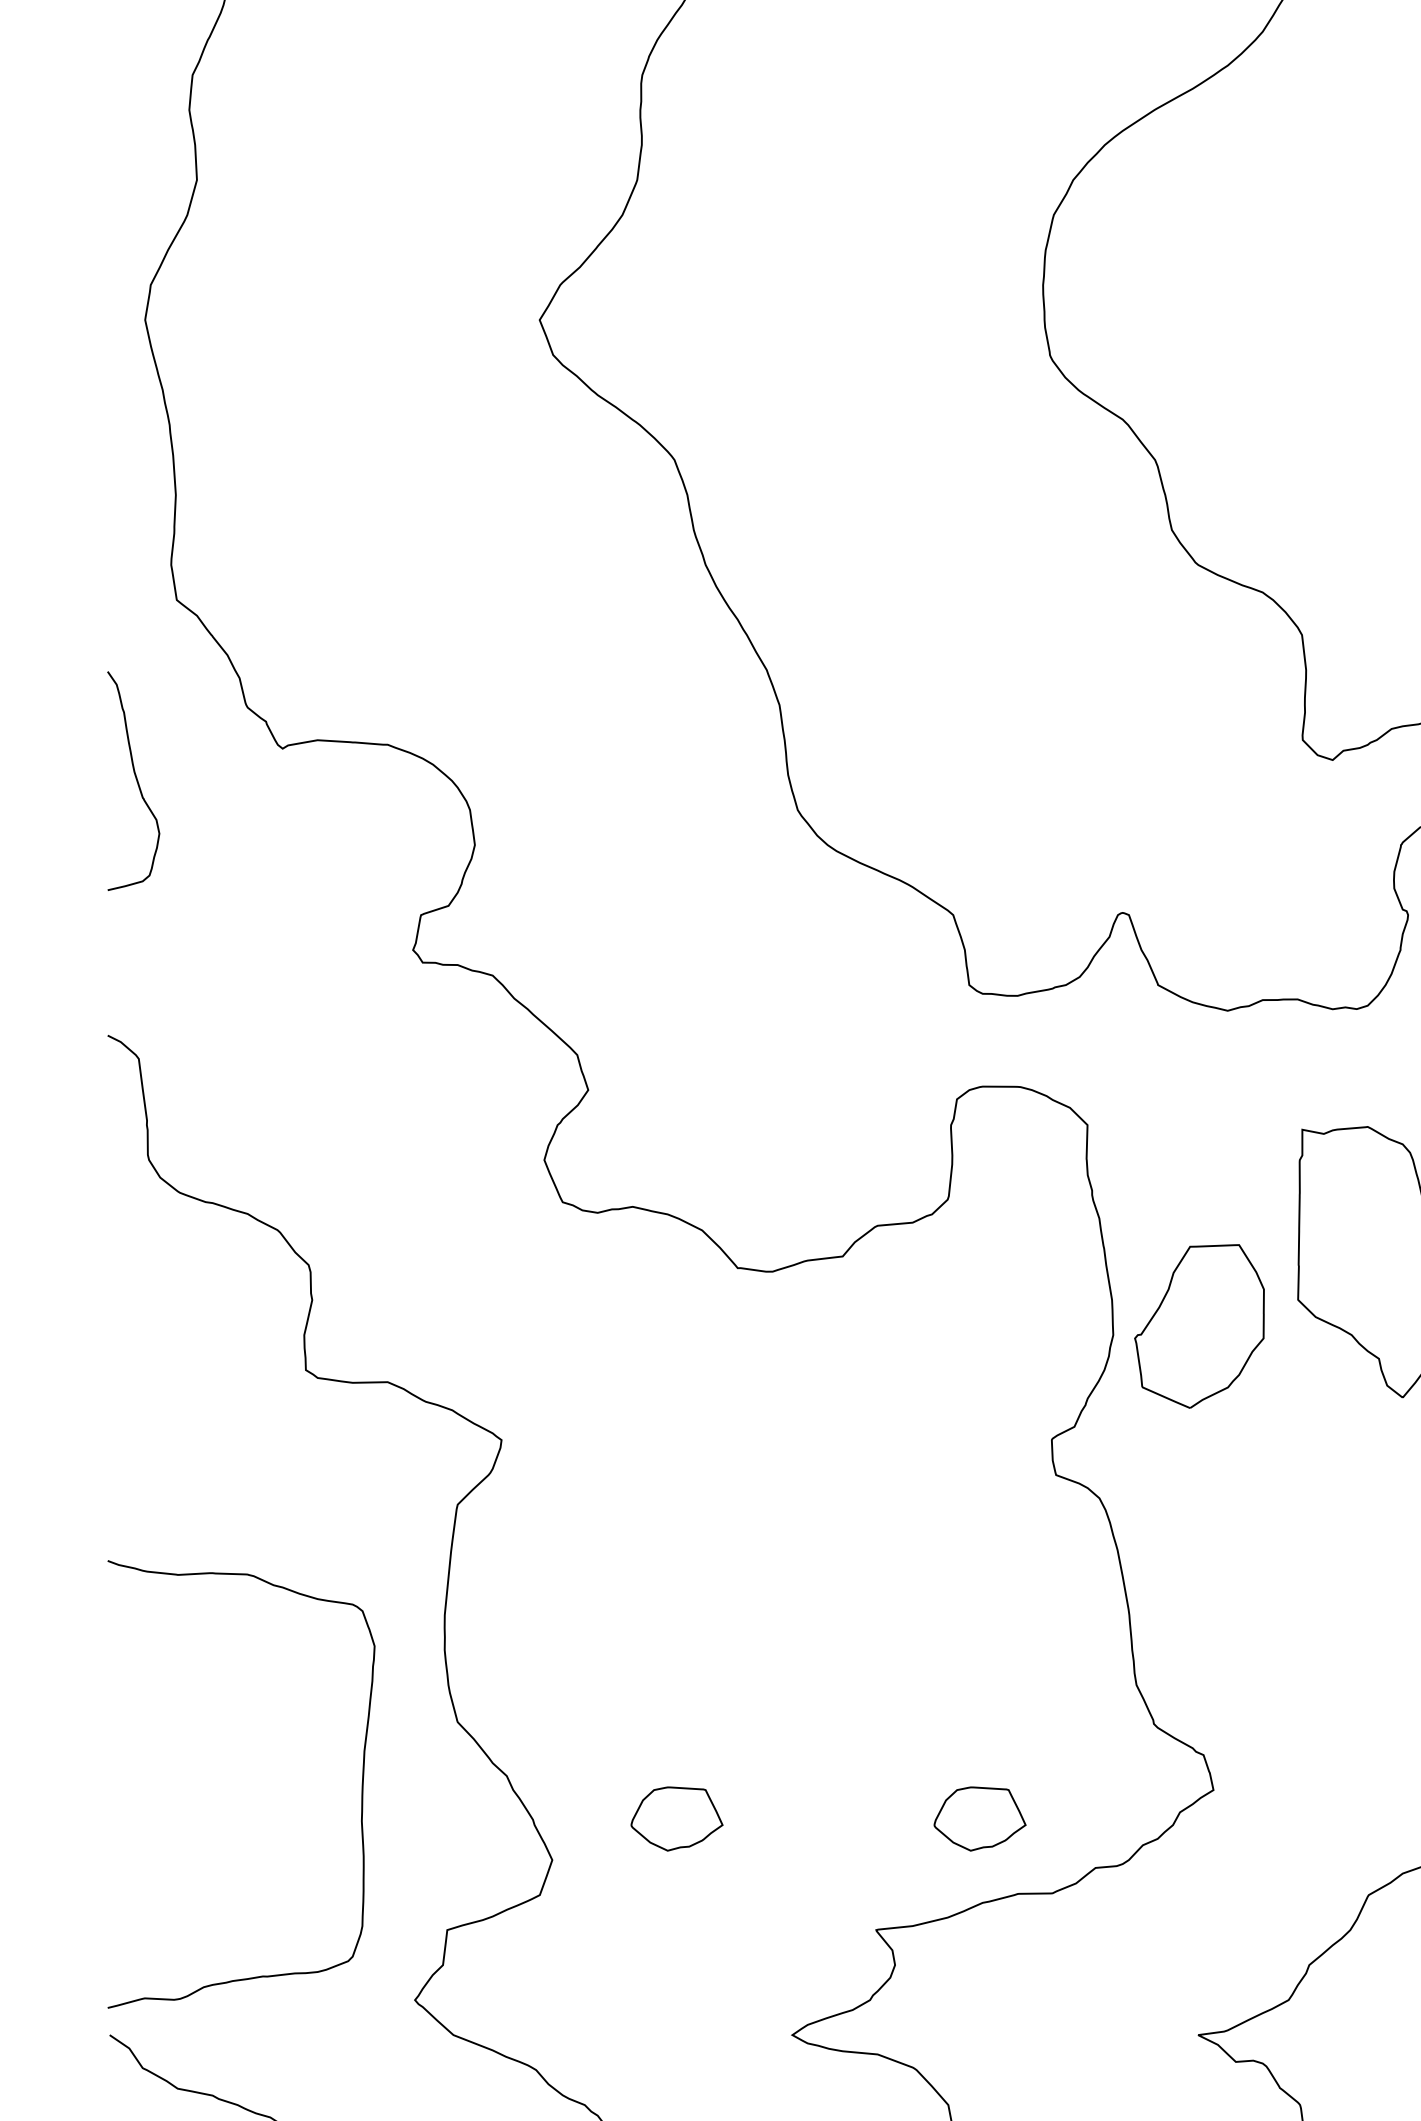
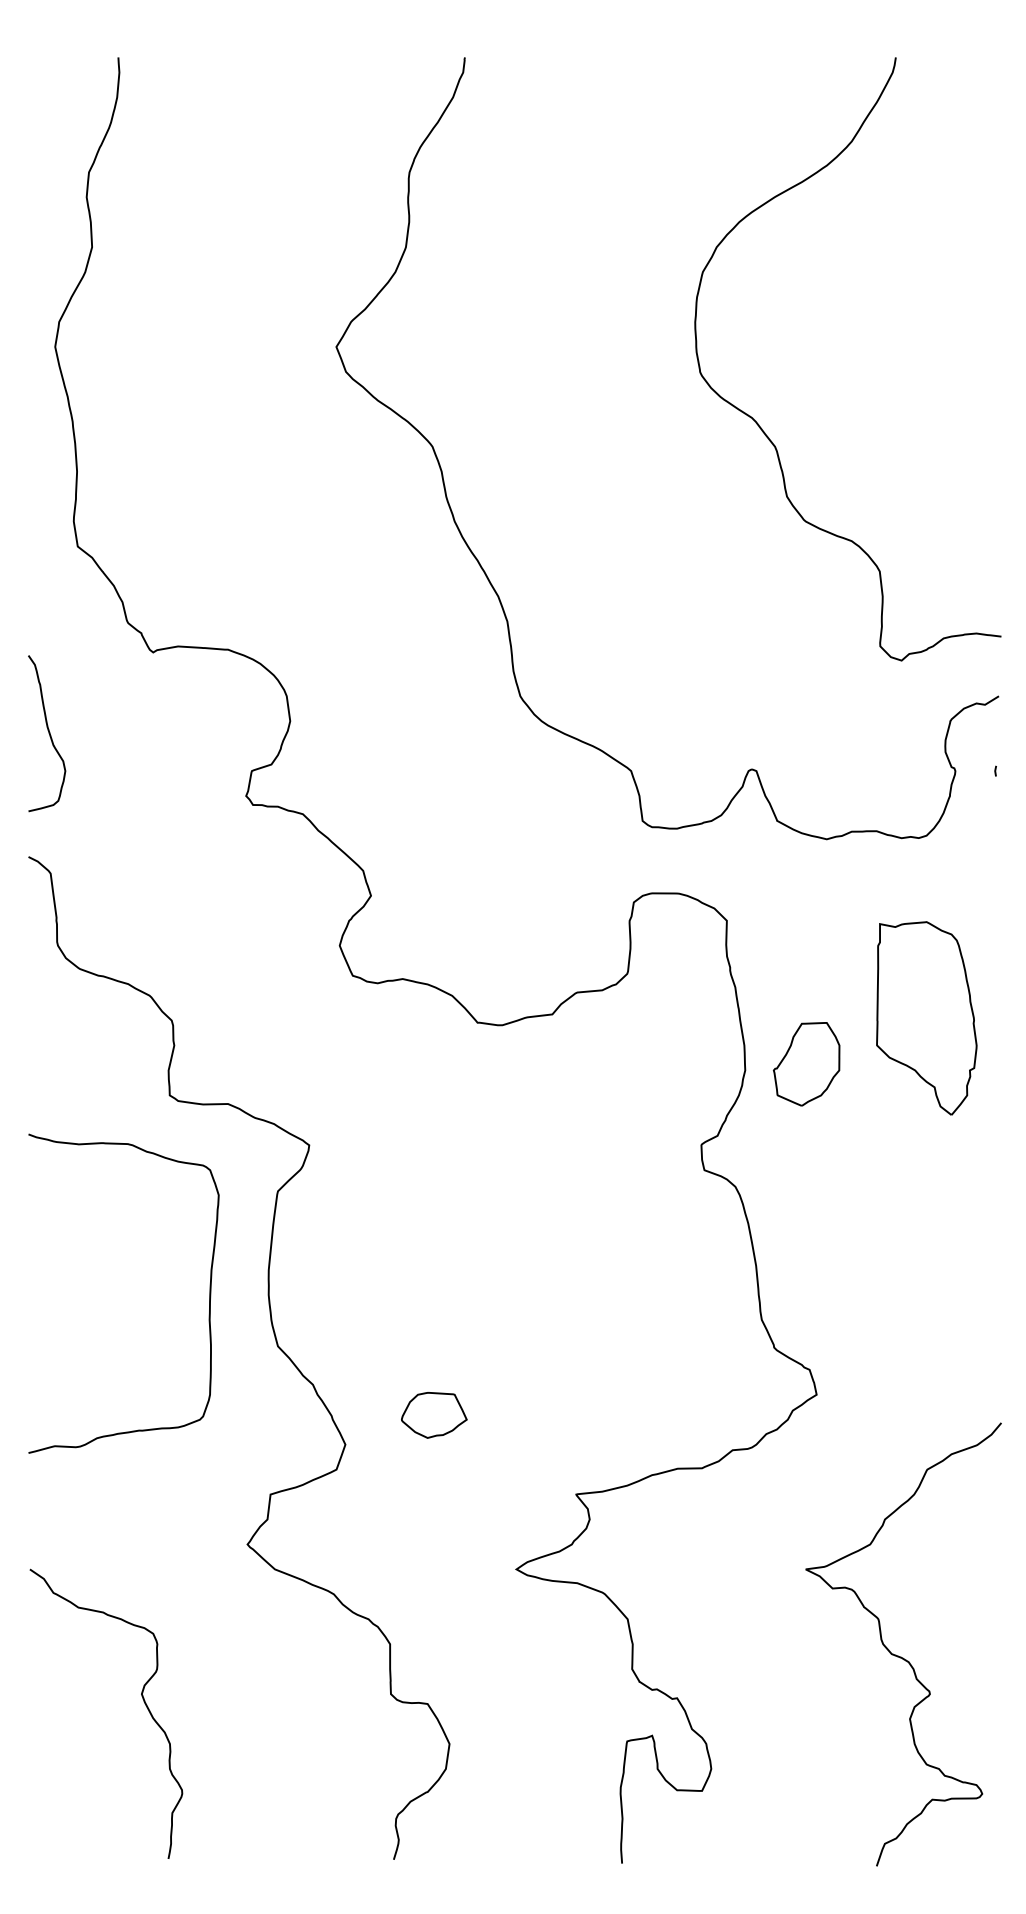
curve: (135, 780) -> (48, 733), moved
part: (1199, 1326) -> (806, 1064), size x0.71
curve: (361, 1784) -> (209, 1293), moved
part: (980, 1819) -> (650, 1415), removed

